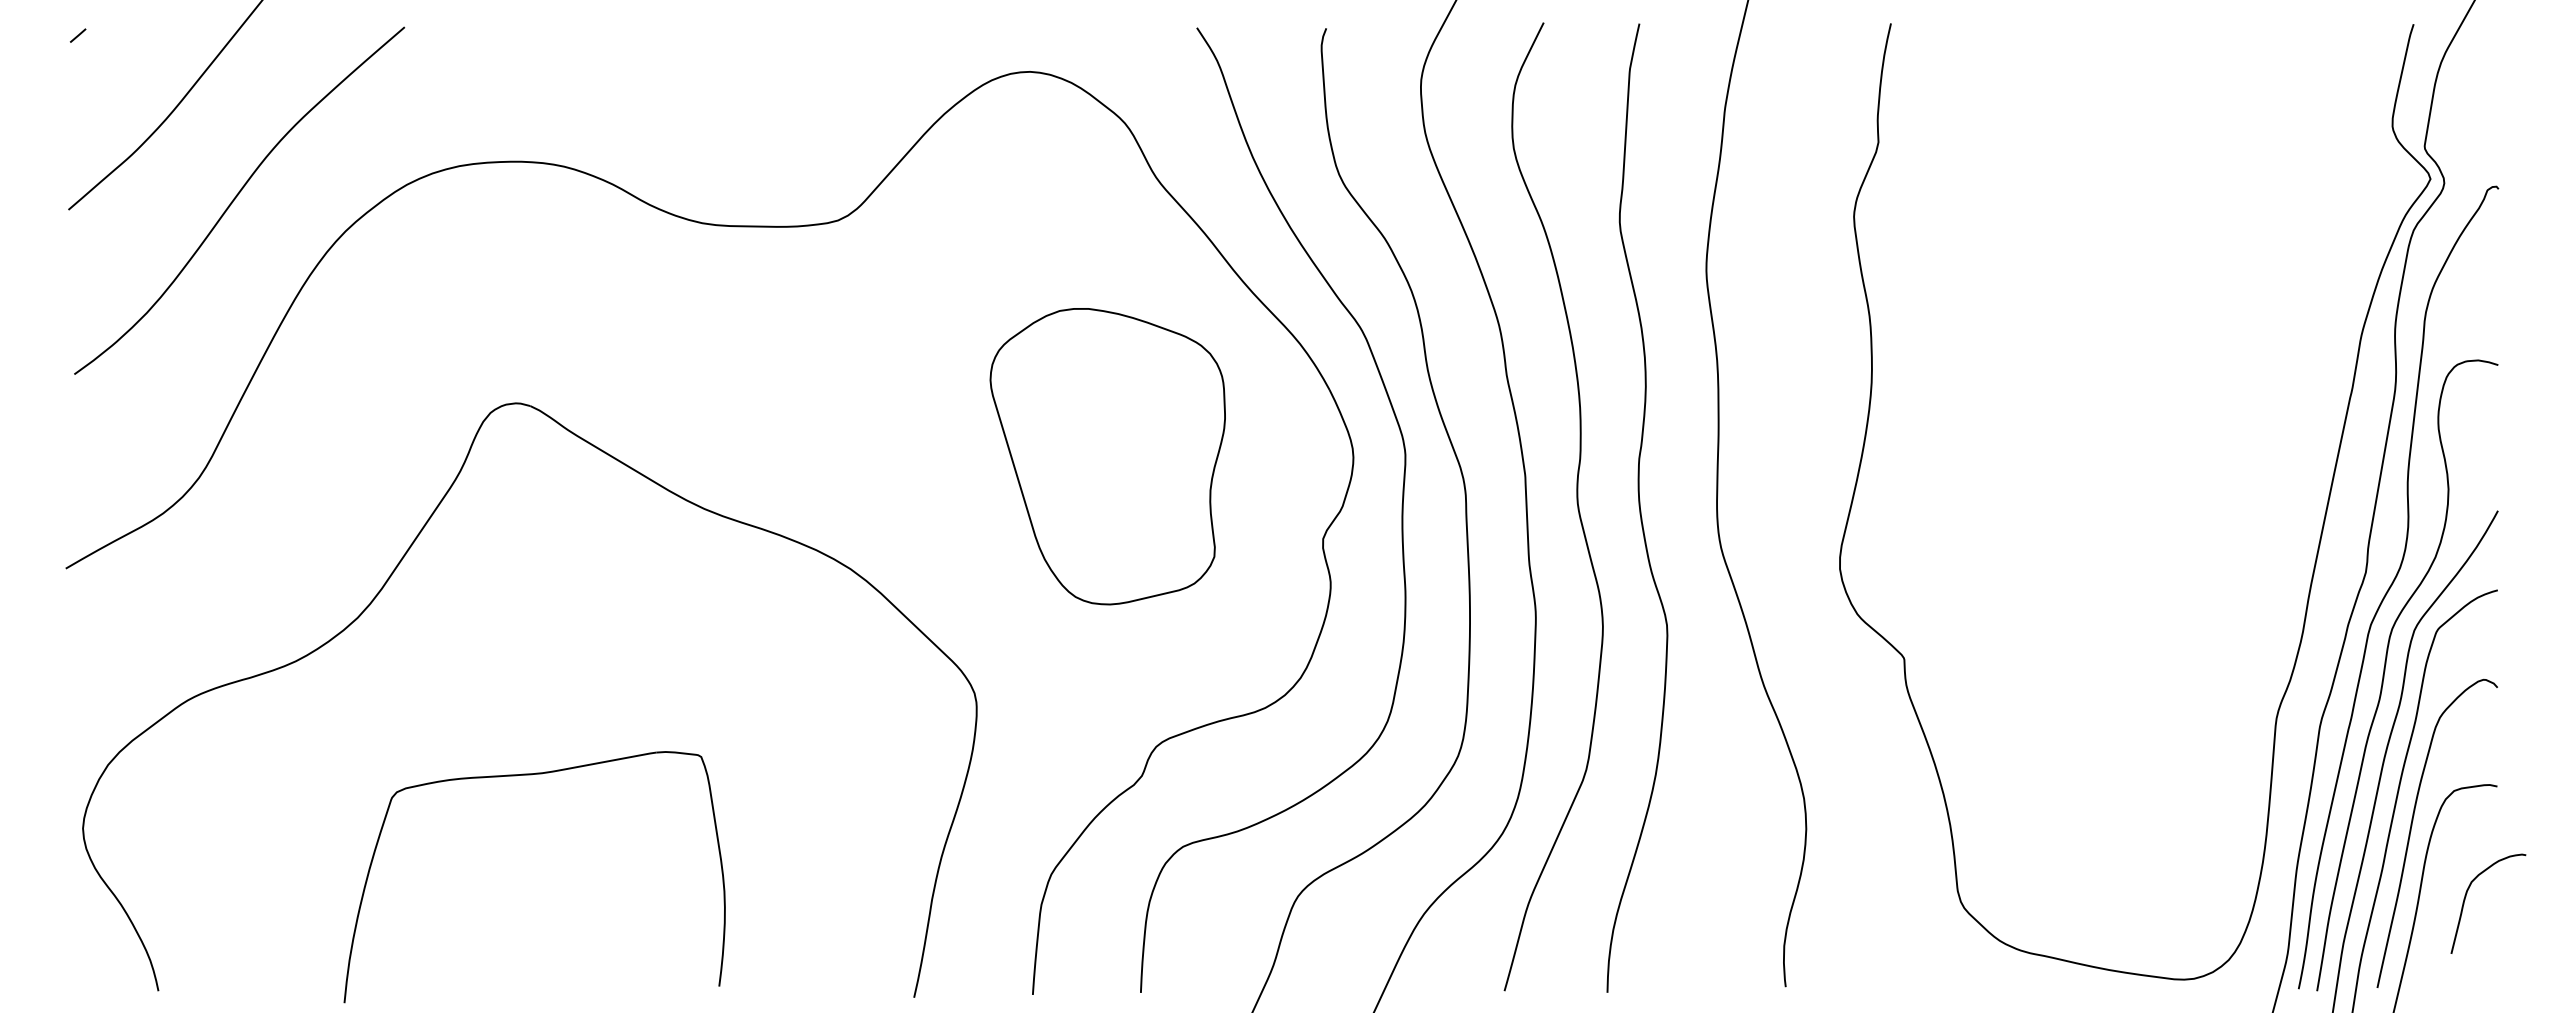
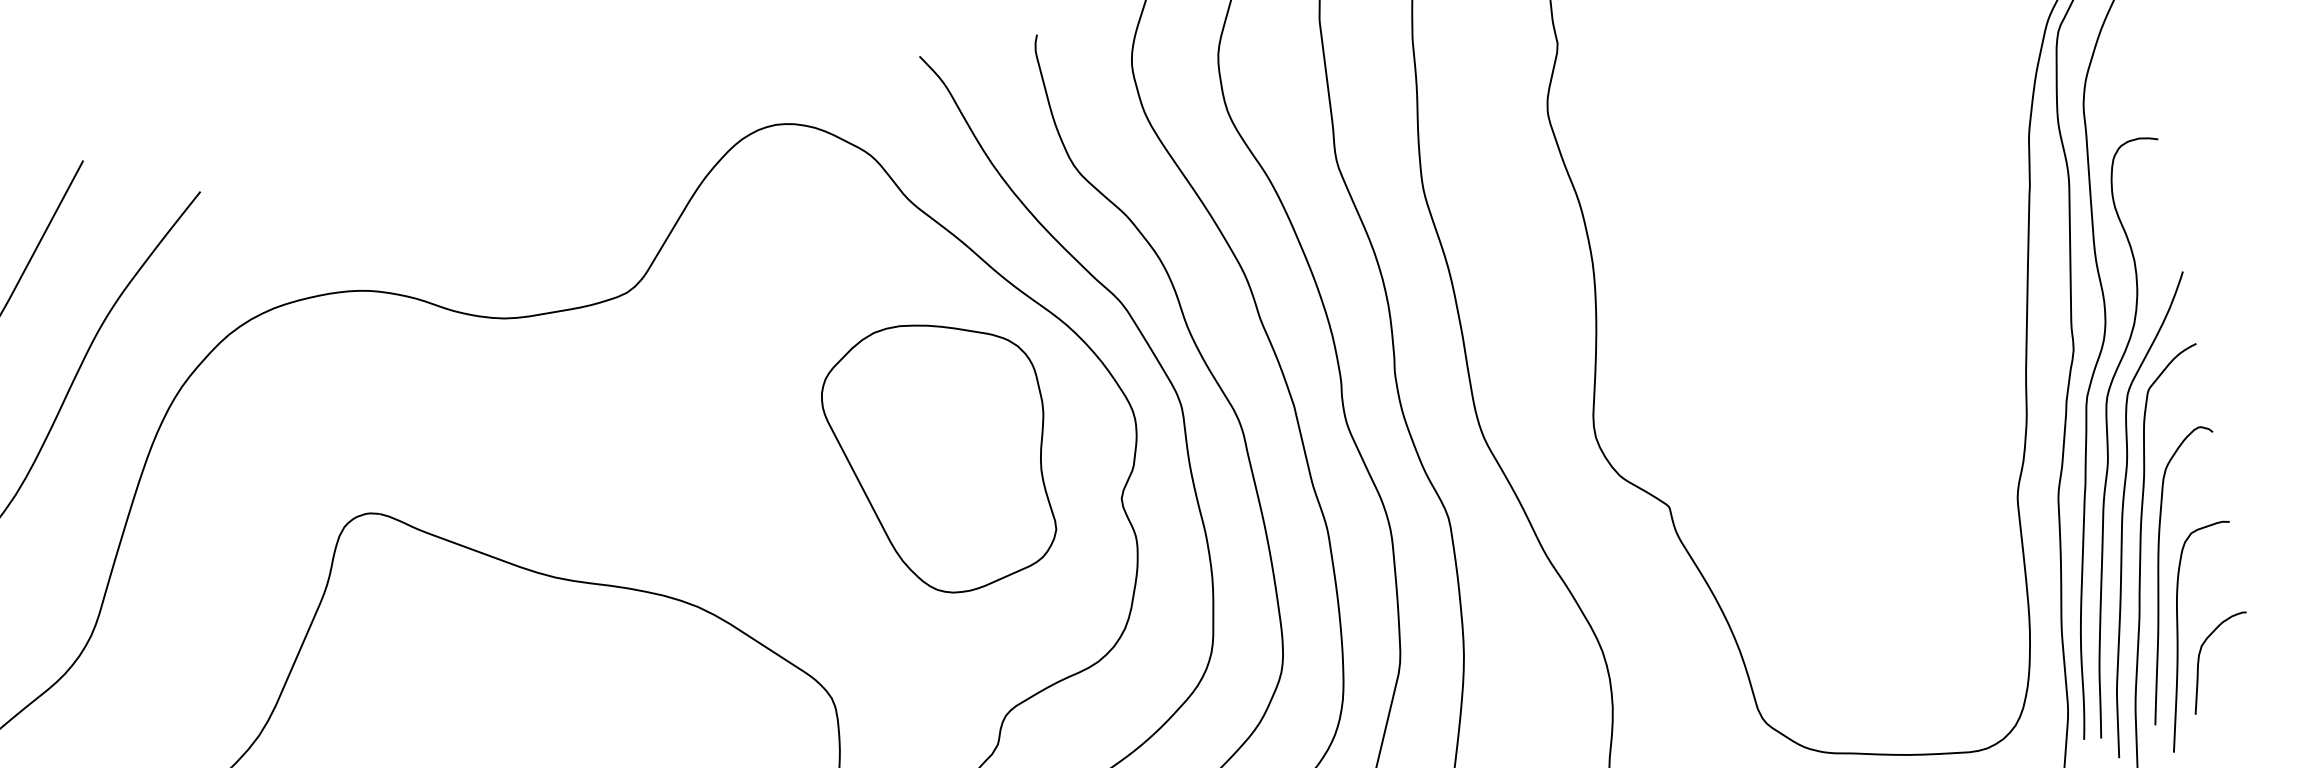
part: (1107, 456) -> (942, 456), moved
curve: (2466, 896) -> (2199, 660), moved

